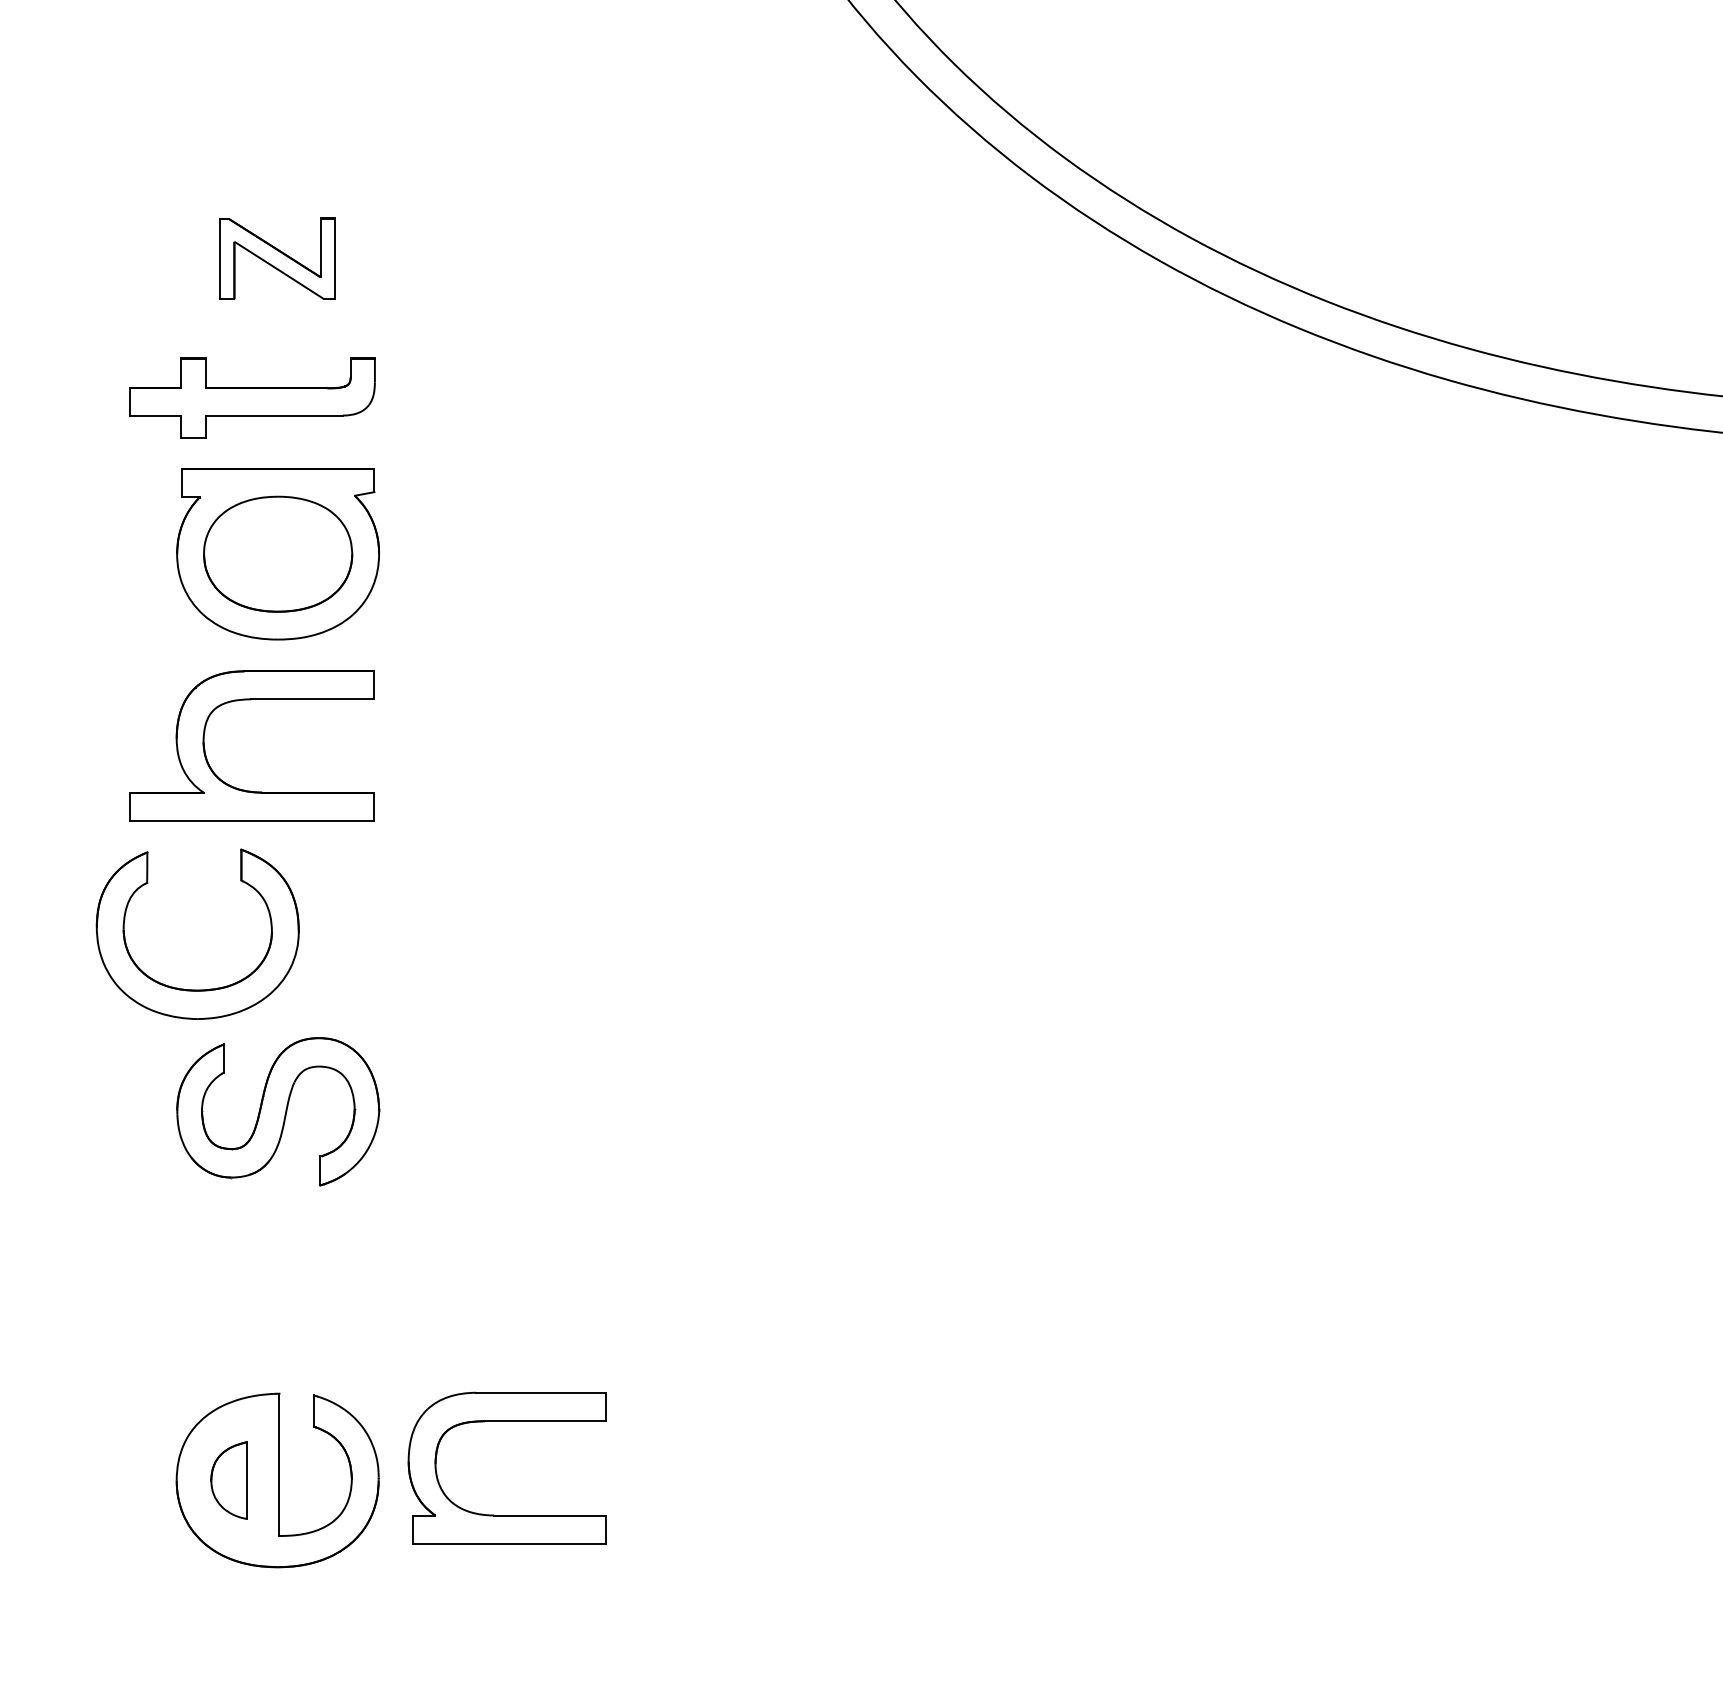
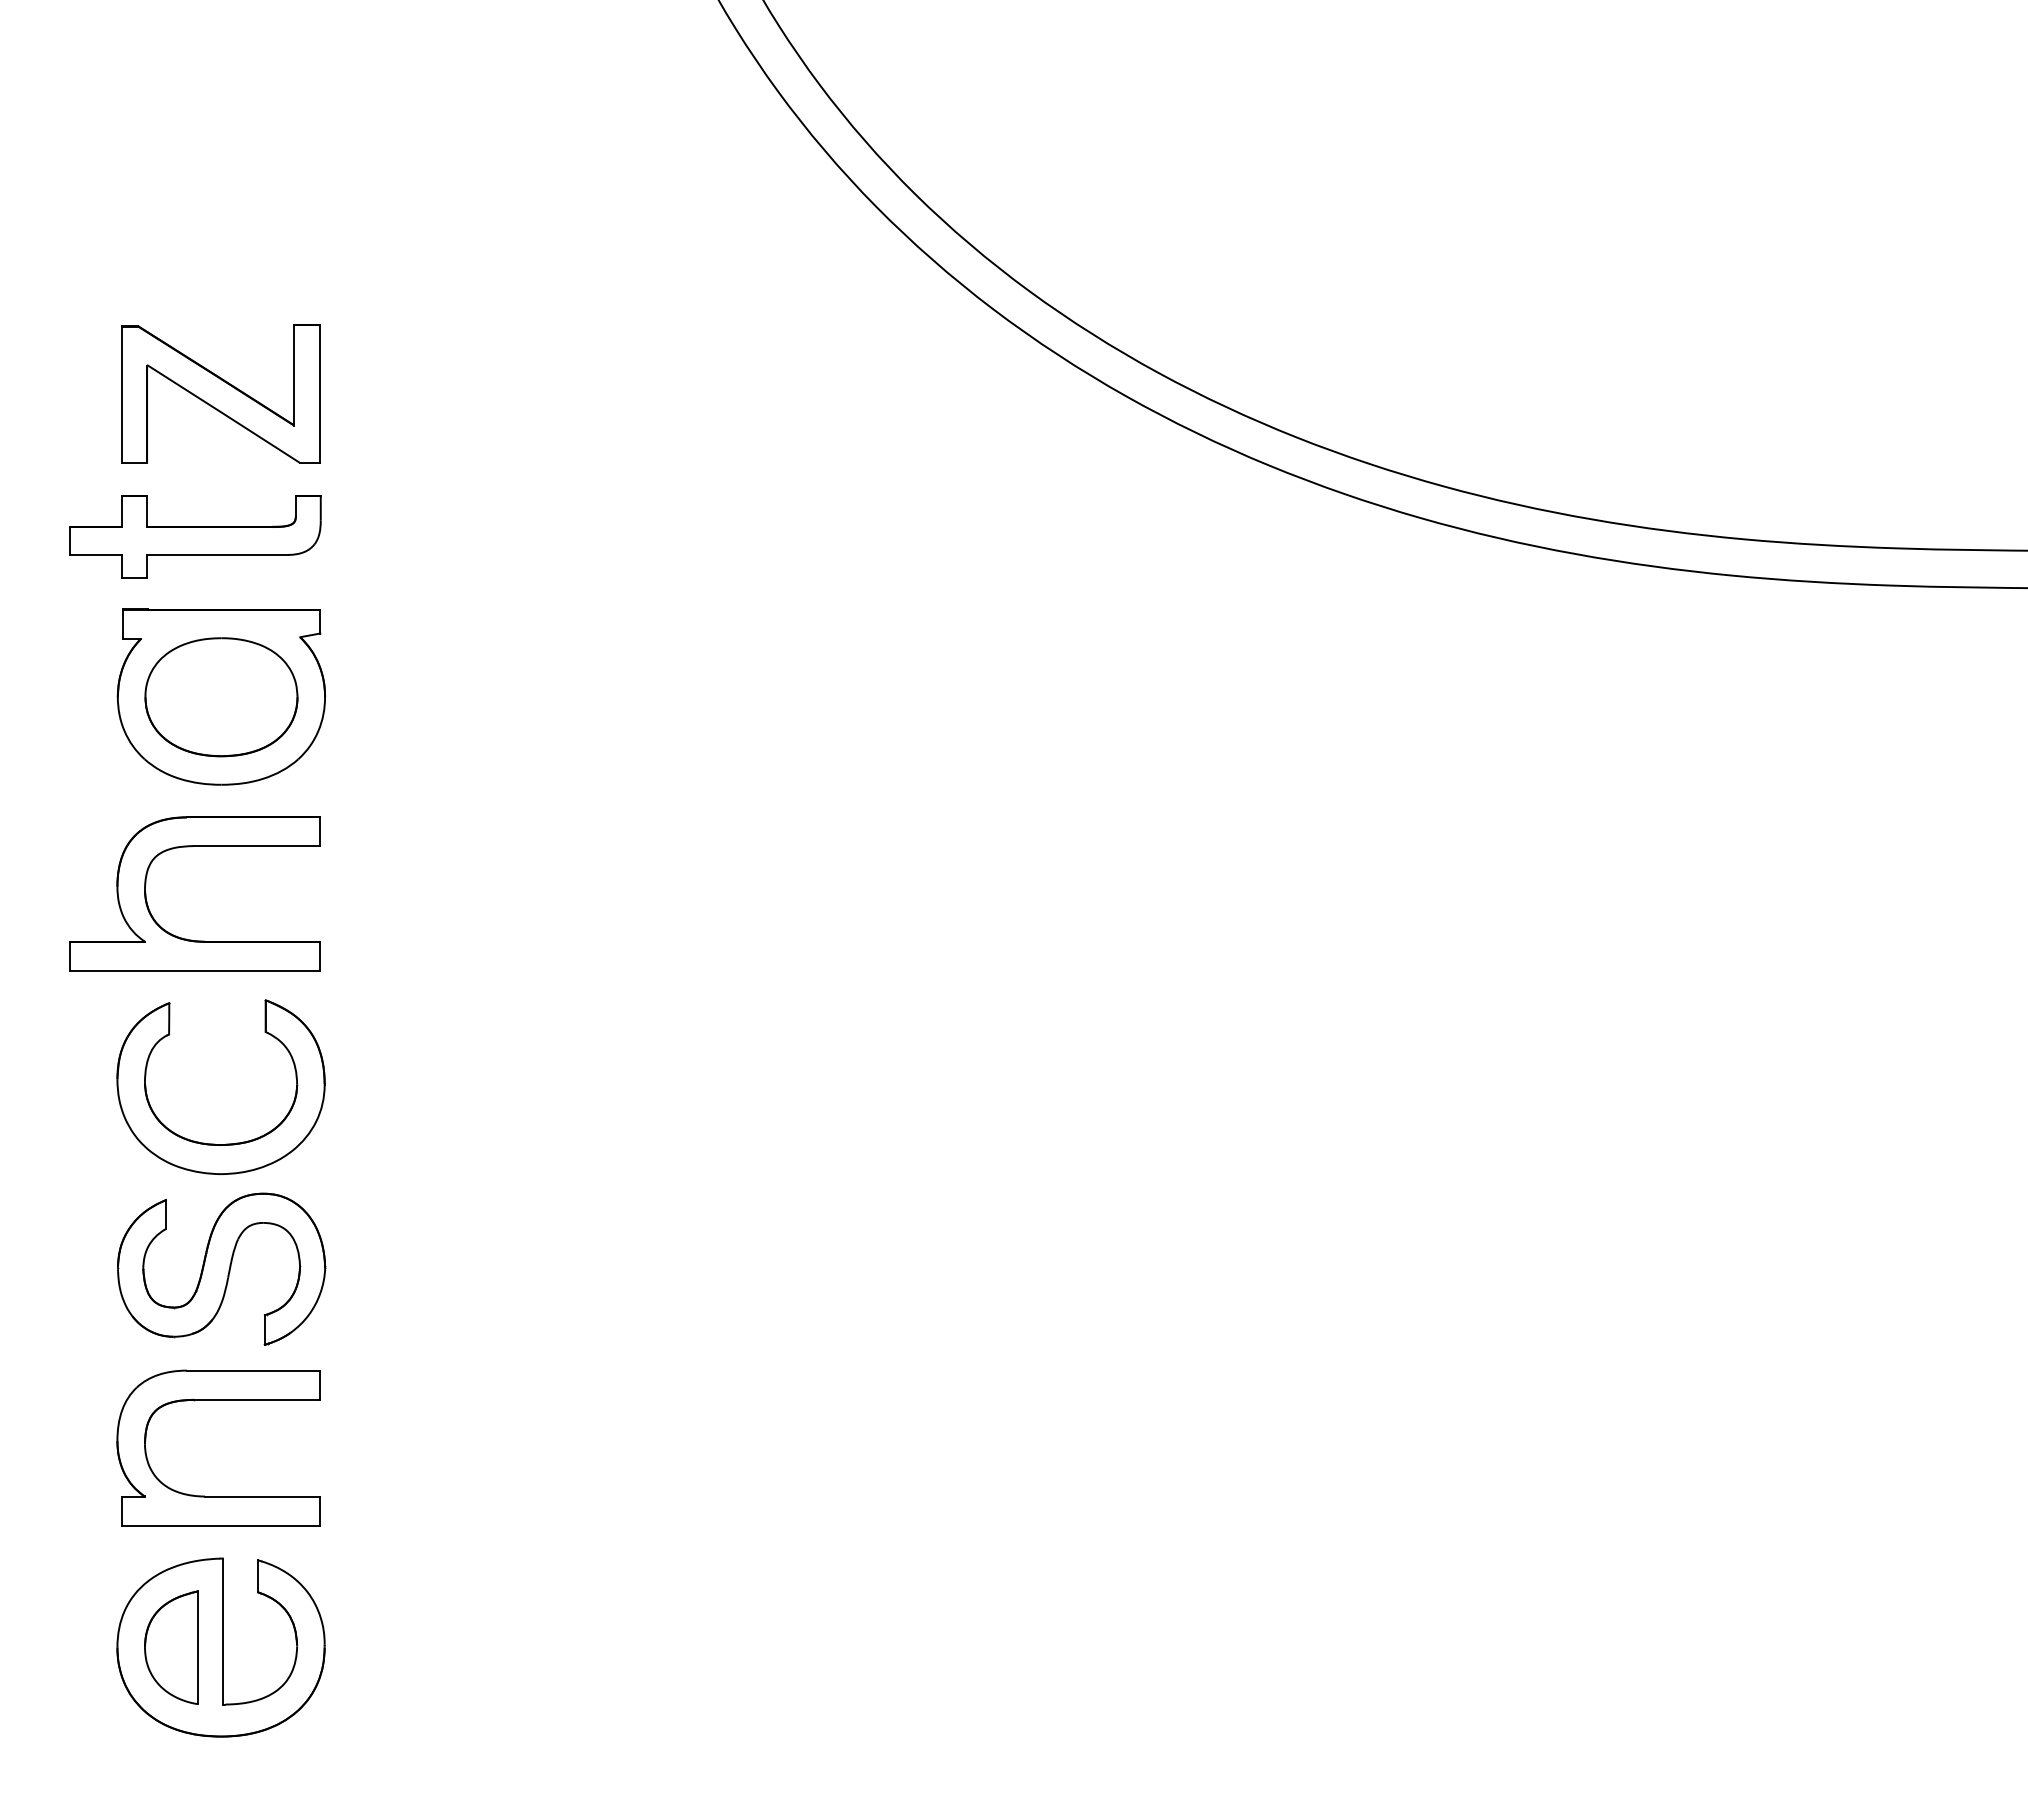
part: (277, 258) -> (220, 393), size x1.67
part: (202, 989) -> (225, 1143), moved
part: (507, 1421) -> (218, 1400), moved
part: (229, 1480) -> (171, 1647), size x1.43

